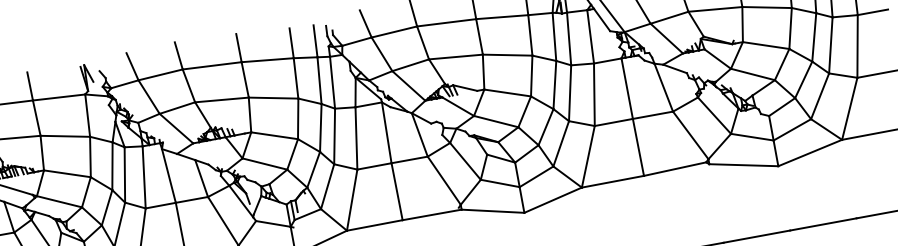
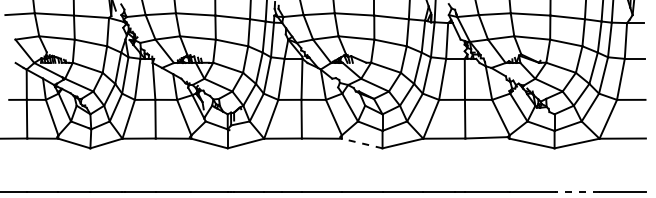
line: (493, 211) -> (362, 143), solid -> dashed
line: (823, 223) -> (577, 191), solid -> dashed

